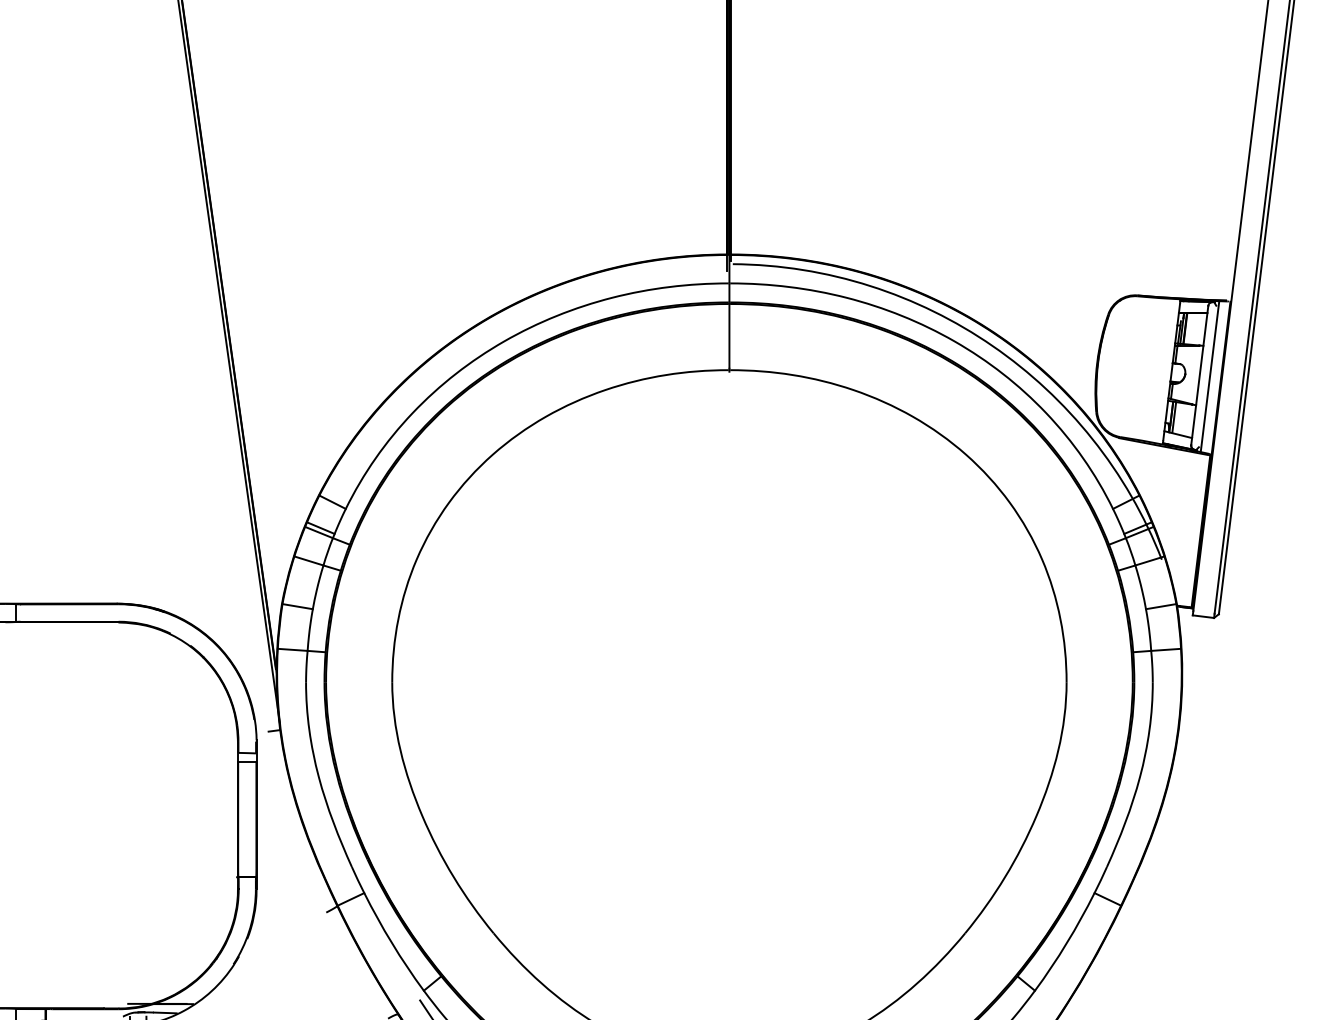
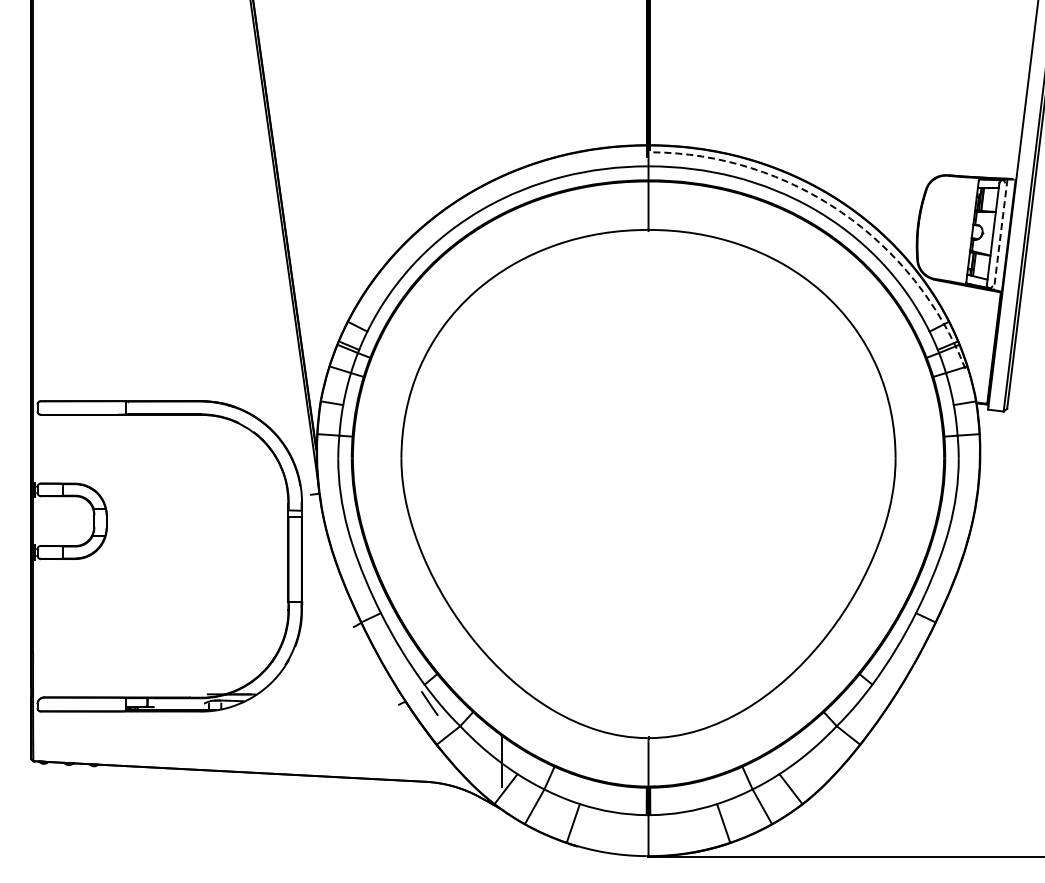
arc: (992, 346) -> (841, 212), solid -> dashed
line: (1209, 376) -> (1000, 234), solid -> dashed

